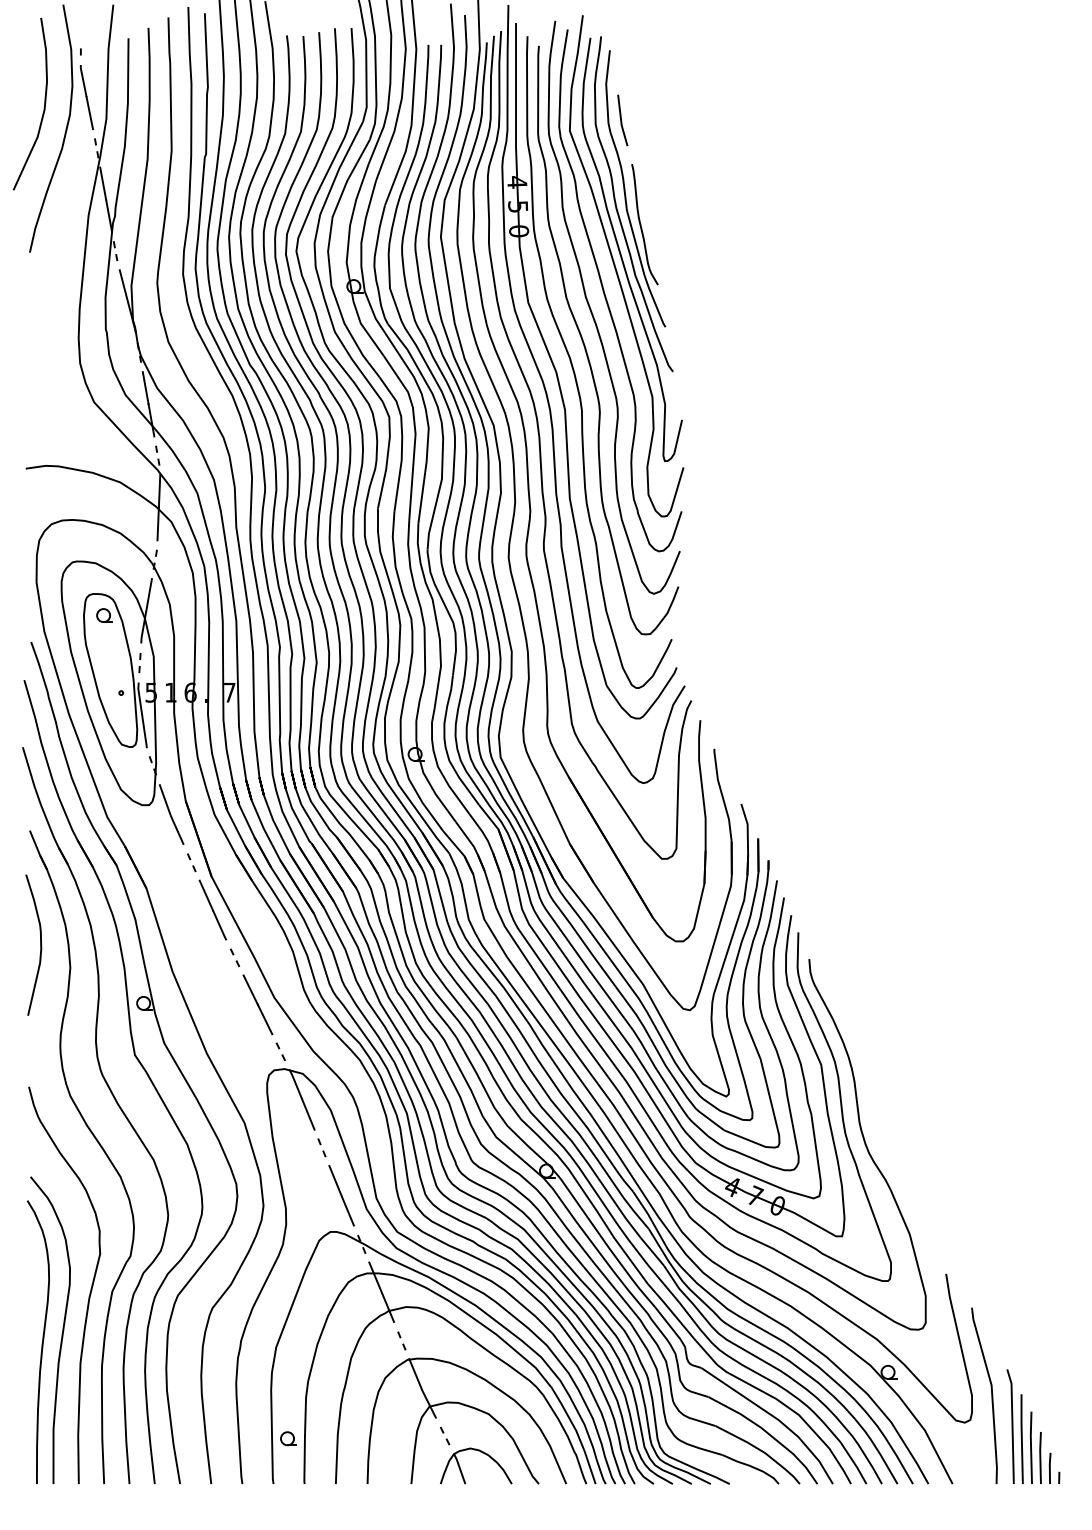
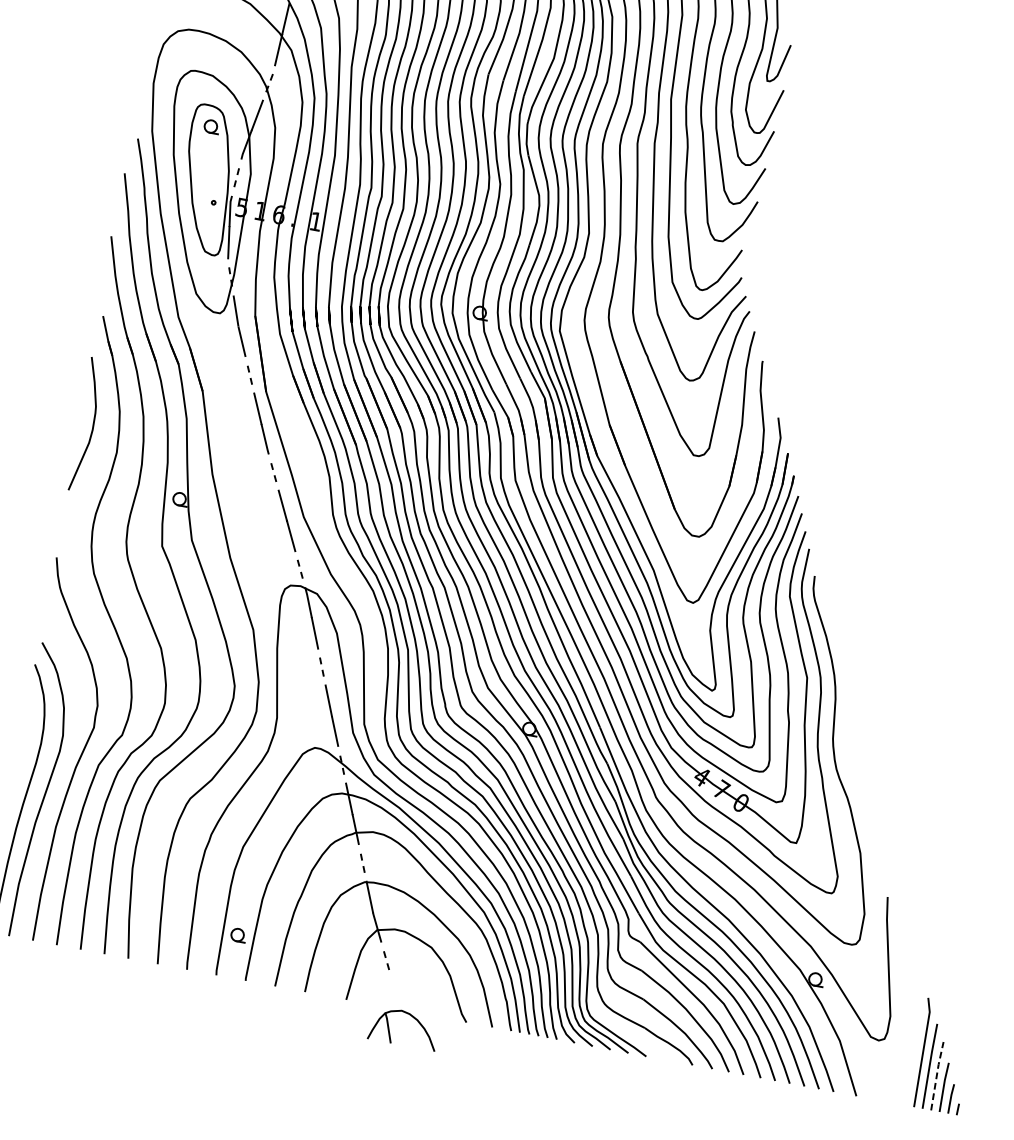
text: (229, 692) -> (315, 221), 7 -> 1
line: (991, 1395) -> (908, 1019), removed
line: (1031, 1446) -> (937, 1074), solid -> dashed
part: (482, 1453) -> (412, 1017), moved

